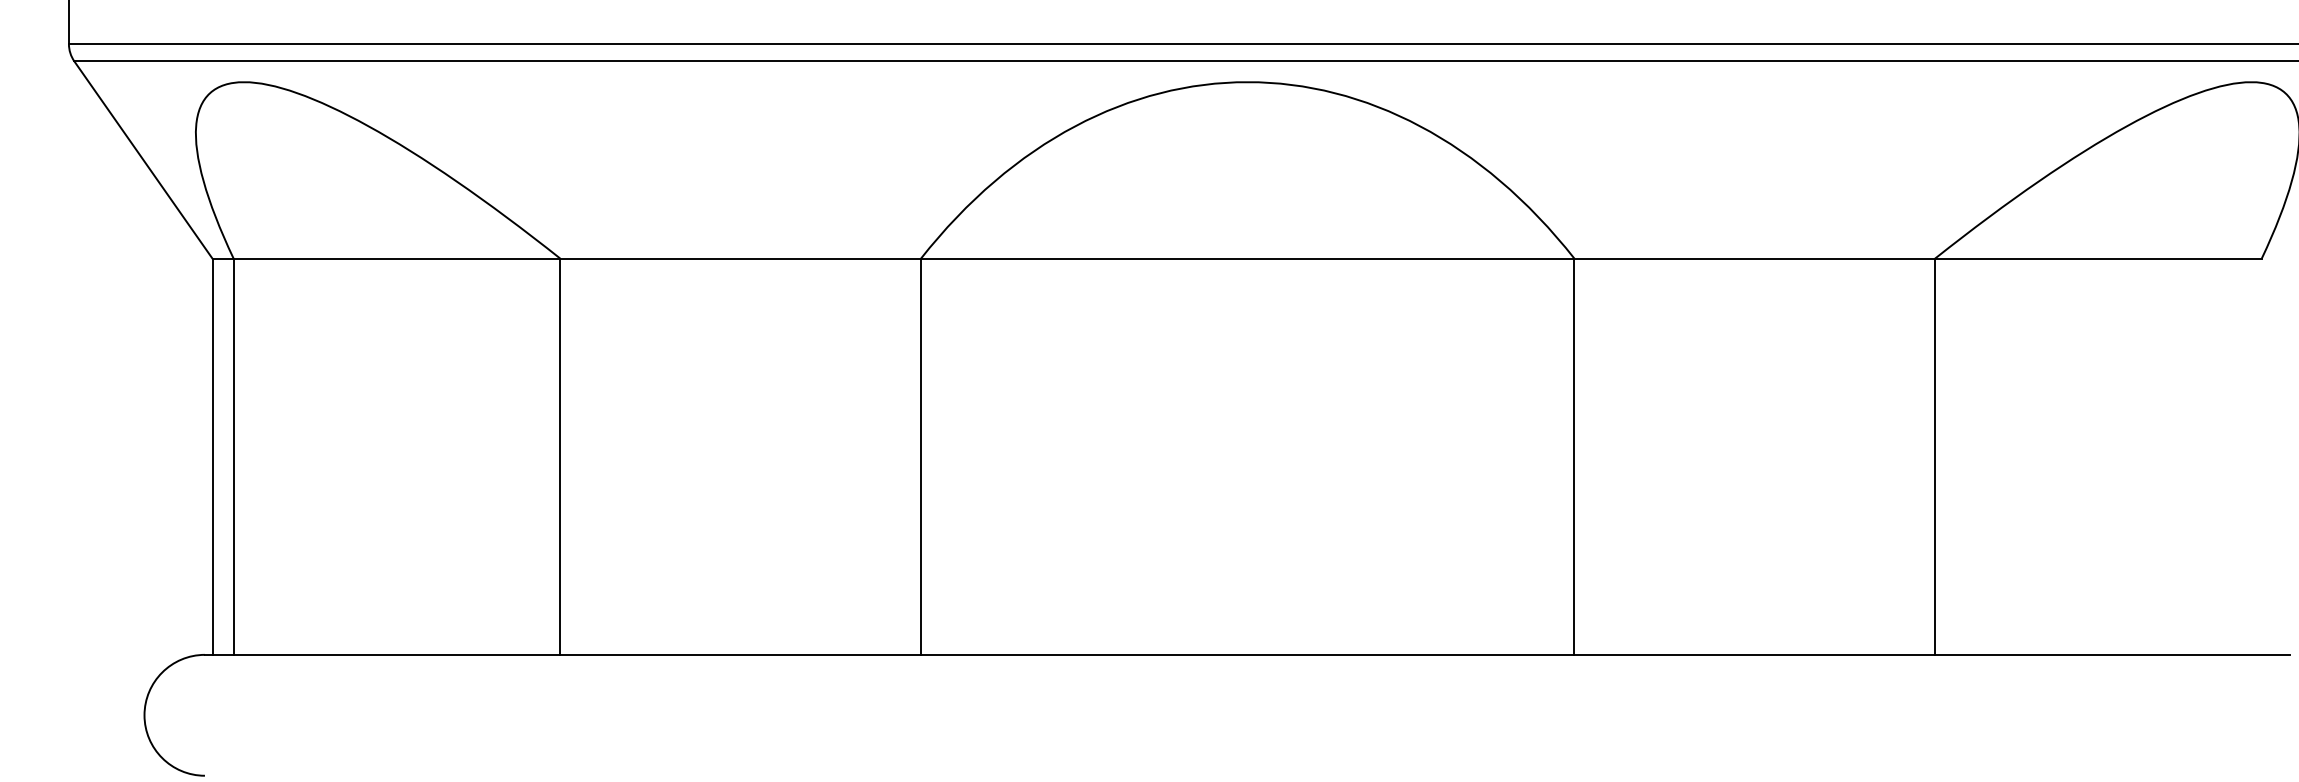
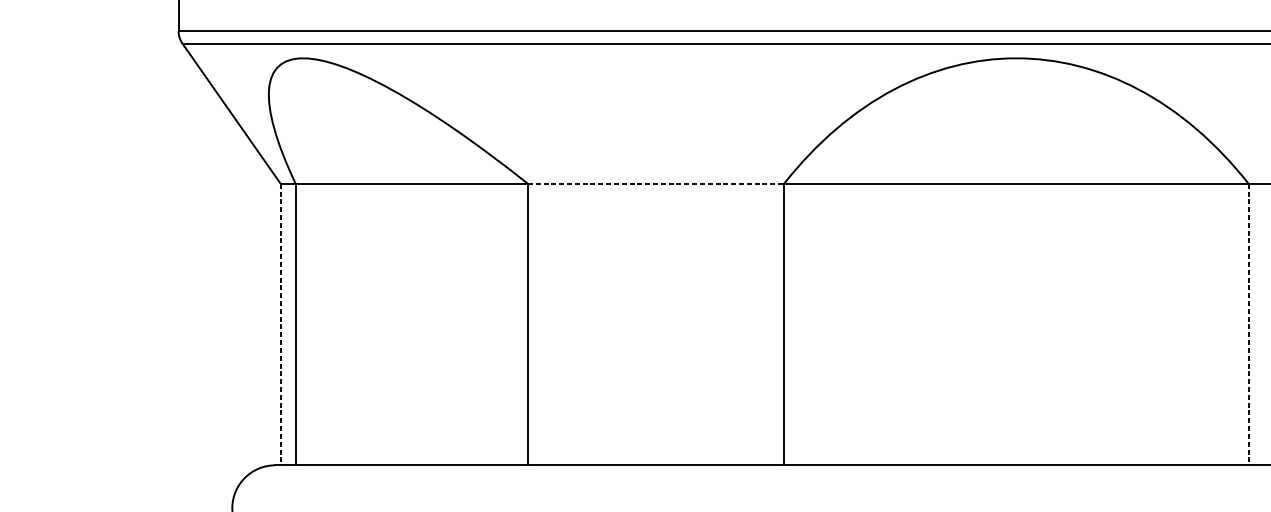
line: (741, 258) -> (656, 183), solid -> dashed
line: (212, 457) -> (280, 325), solid -> dashed
line: (1574, 457) -> (1248, 325), solid -> dashed

